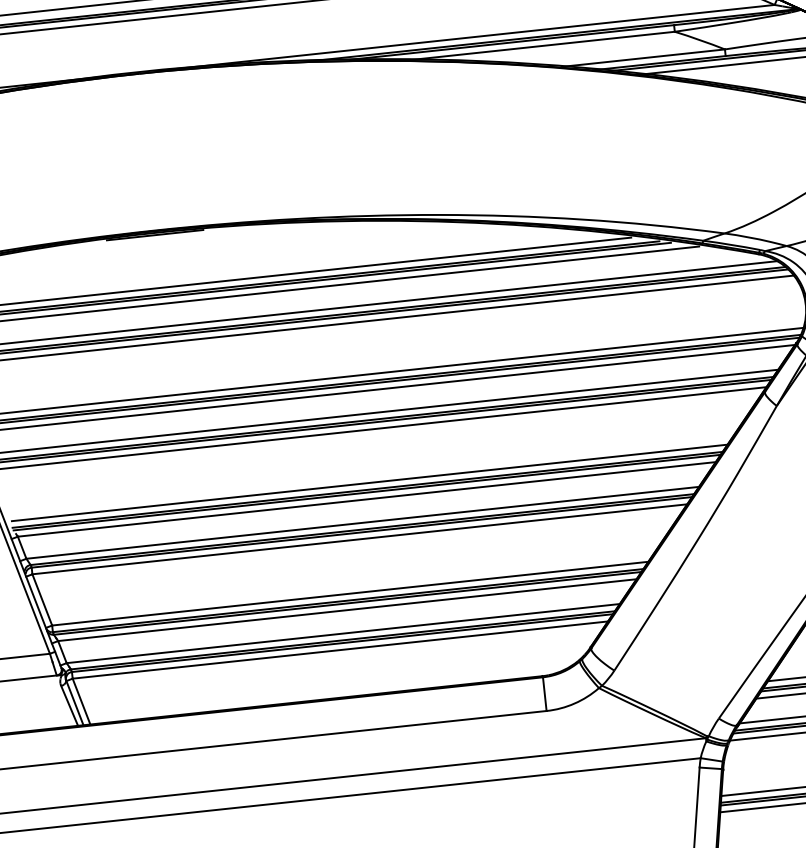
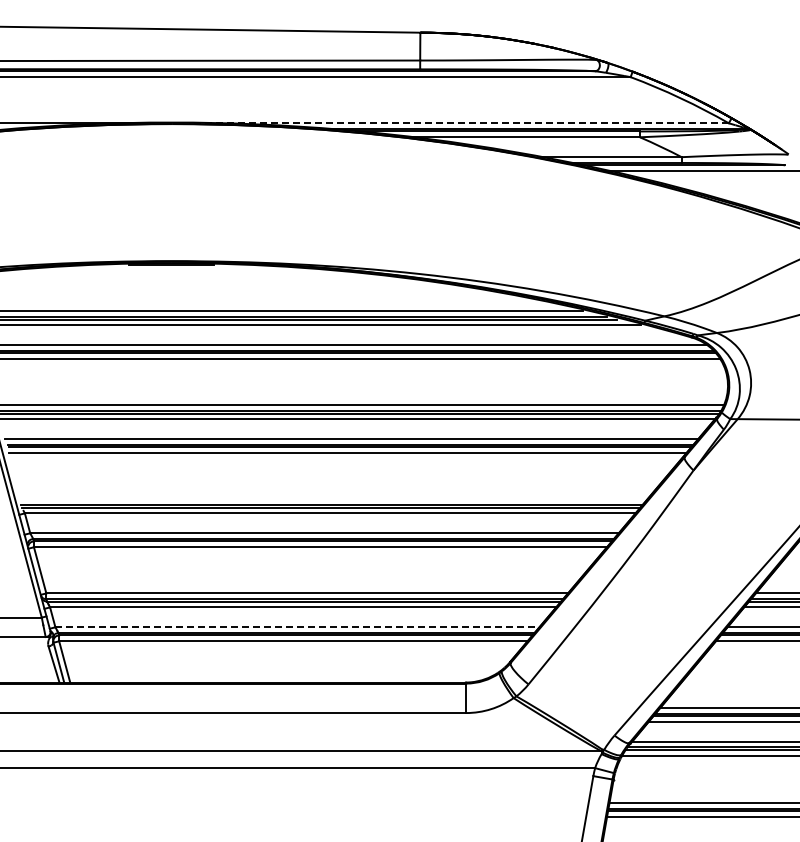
line: (466, 38) -> (459, 123), solid -> dashed
line: (370, 483) -> (334, 499), removed
line: (343, 633) -> (297, 627), solid -> dashed

